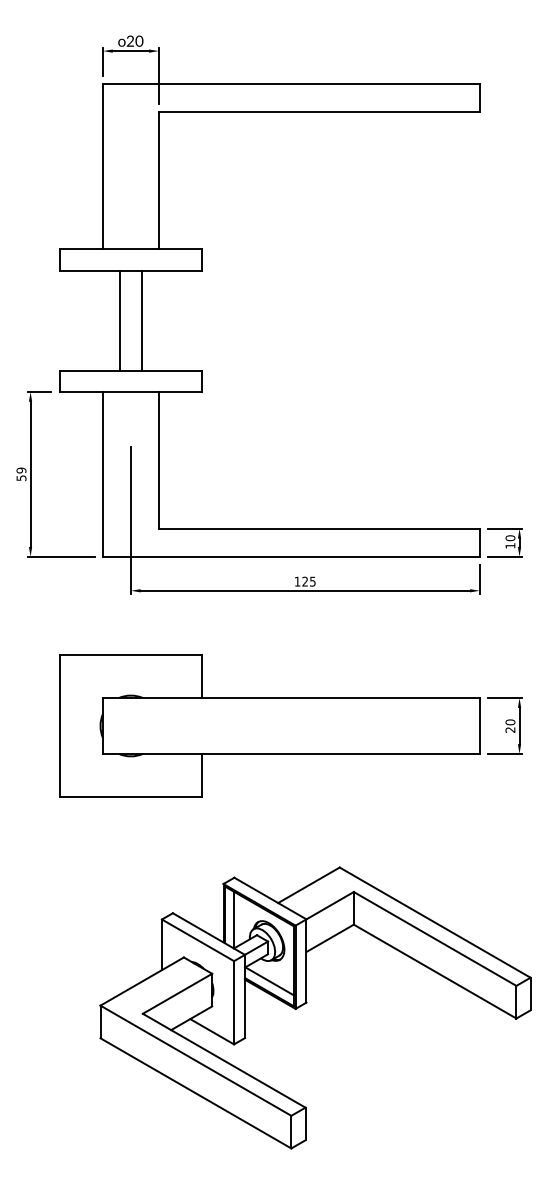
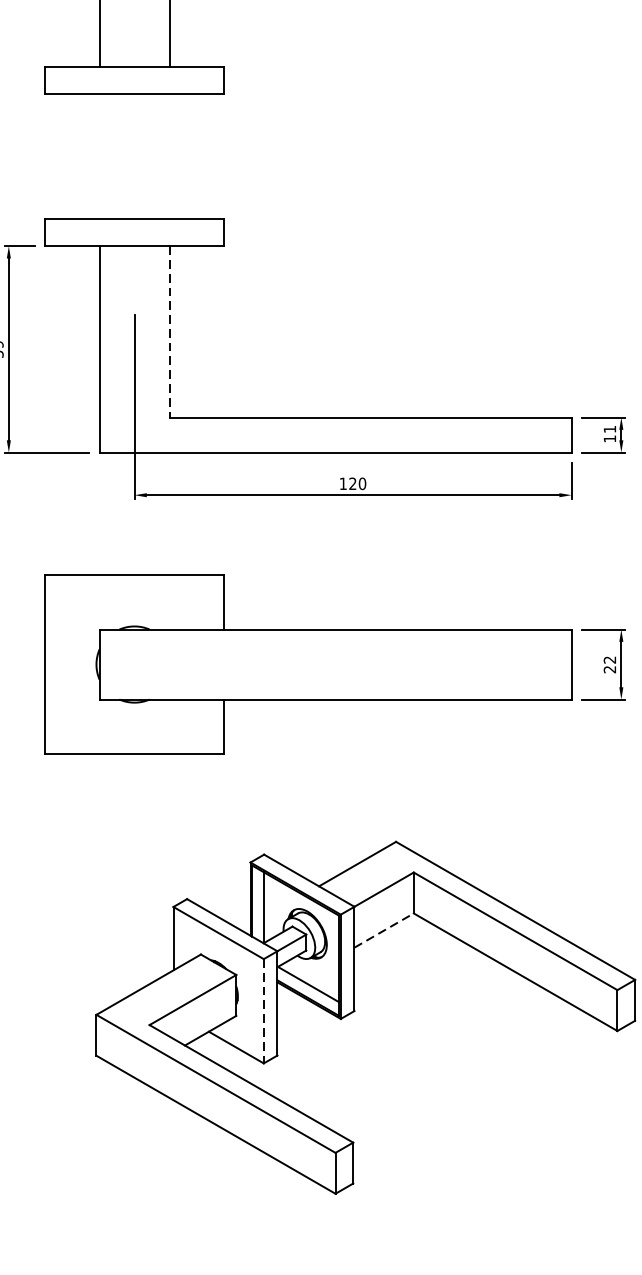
line: (120, 320) -> (121, 156), removed
line: (141, 320) -> (147, 156), removed
line: (158, 460) -> (169, 332), solid -> dashed
text: (510, 538) -> (610, 429), 10 -> 11
text: (312, 581) -> (362, 483), 125 -> 120
text: (510, 722) -> (610, 660), 20 -> 22
line: (330, 938) -> (384, 930), solid -> dashed
line: (234, 1002) -> (264, 1010), solid -> dashed

